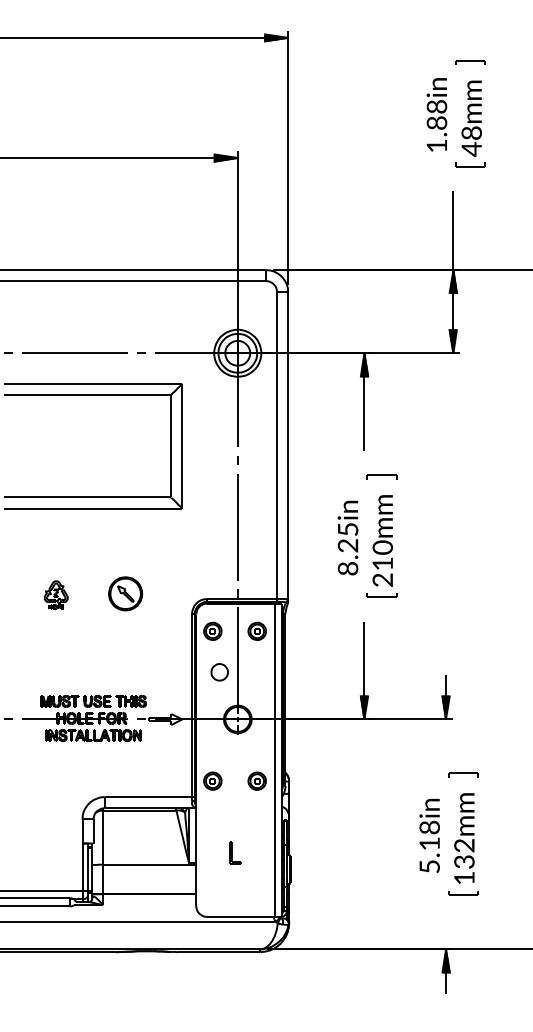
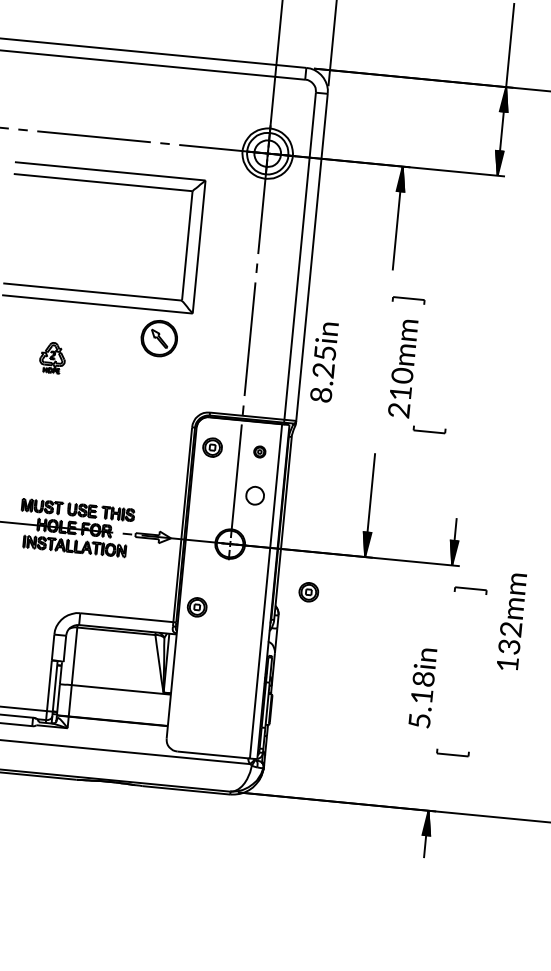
text: (347, 537) -> (323, 361), moved
part: (125, 593) -> (159, 338), moved
part: (55, 595) -> (51, 358), moved
part: (381, 595) -> (429, 429), moved
part: (256, 630) -> (259, 451), size x0.6
part: (219, 672) -> (254, 495), moved
part: (463, 774) -> (470, 589), moved
part: (256, 780) -> (308, 591), moved
text: (464, 838) -> (511, 621), moved
part: (235, 852) -> (214, 685), removed

